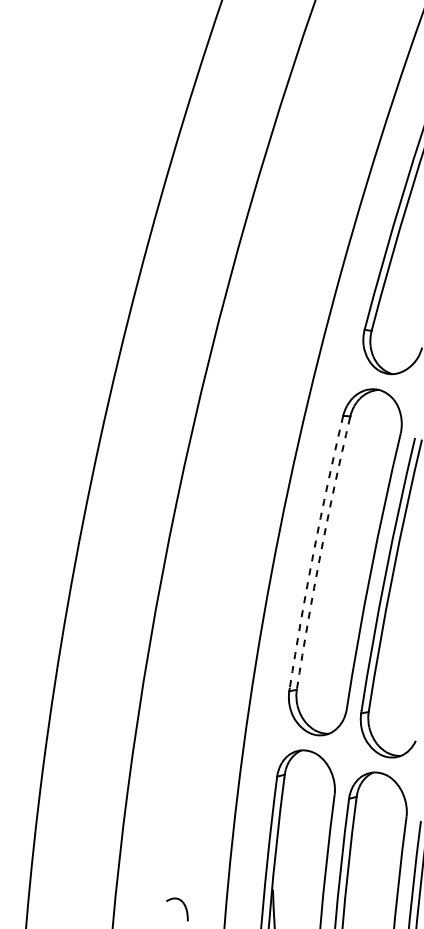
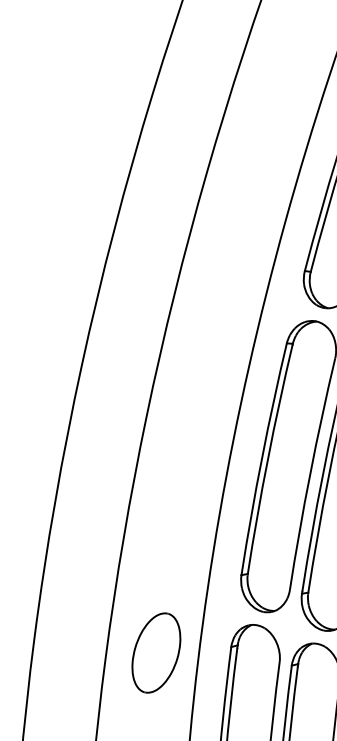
arc: (313, 551) -> (261, 457), dashed -> solid
arc: (320, 553) -> (267, 459), dashed -> solid
part: (187, 783) -> (155, 652), added

